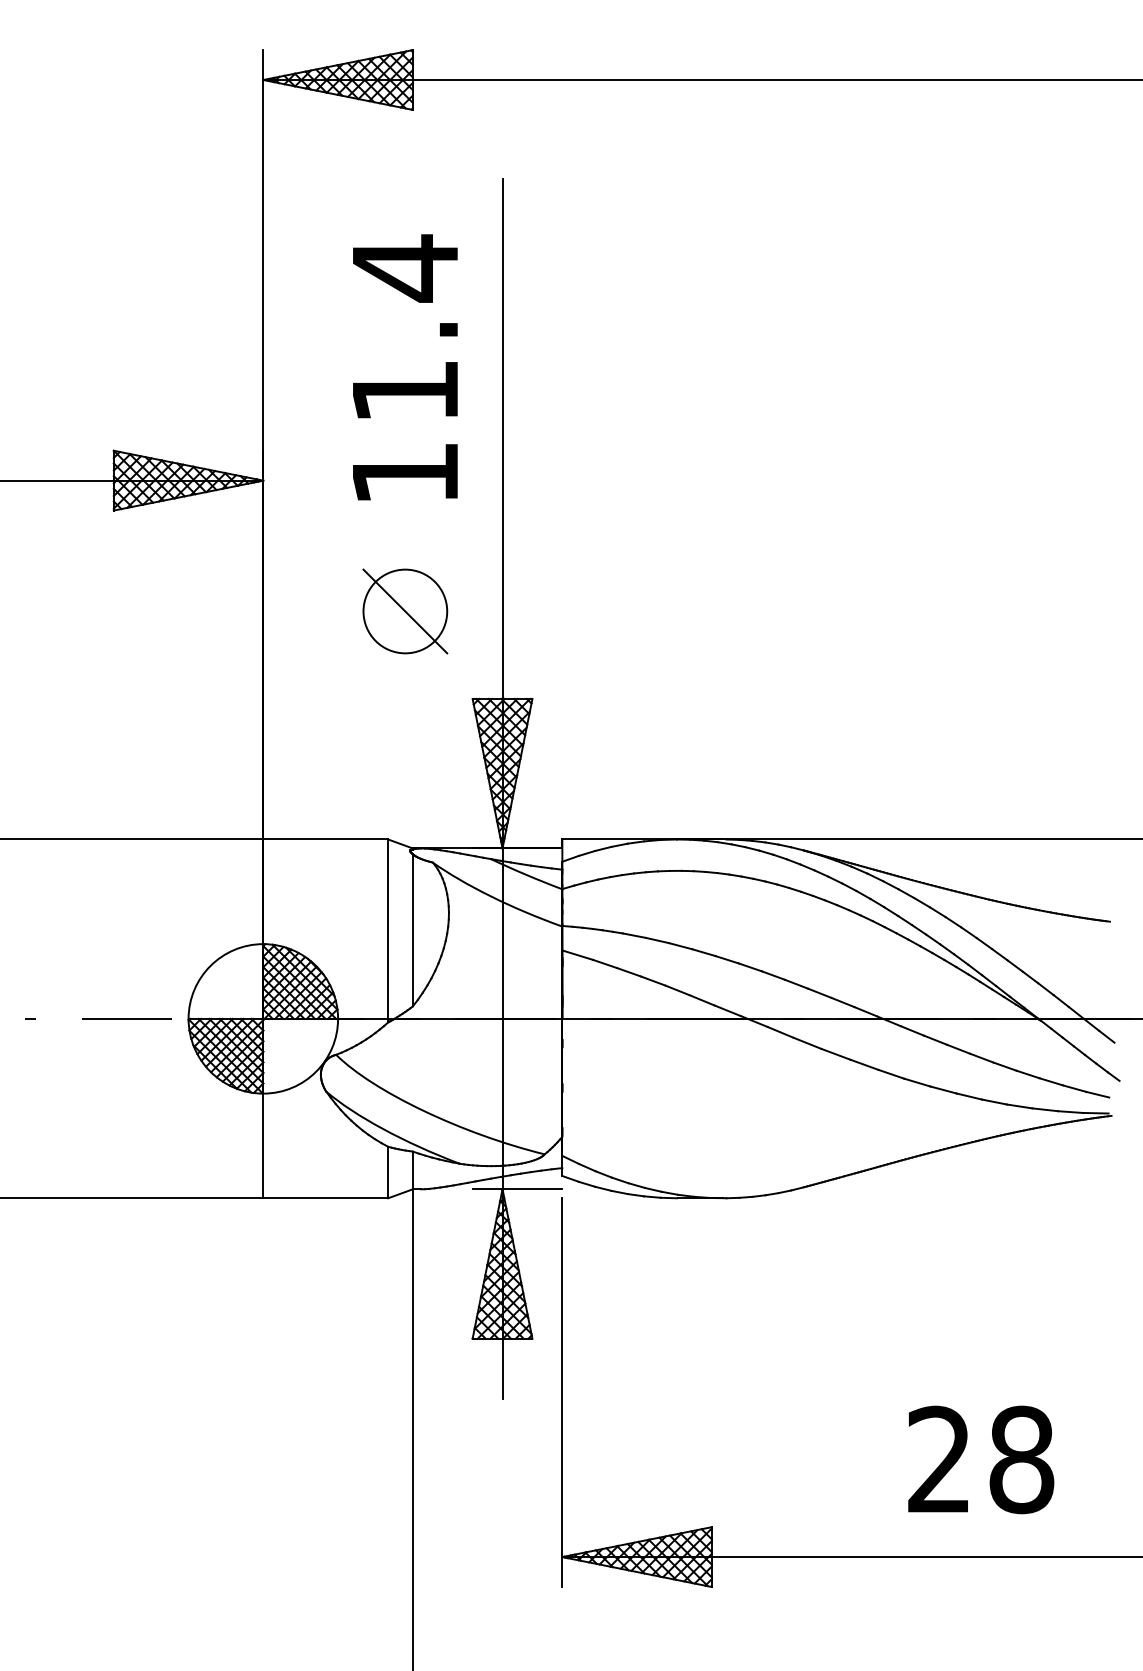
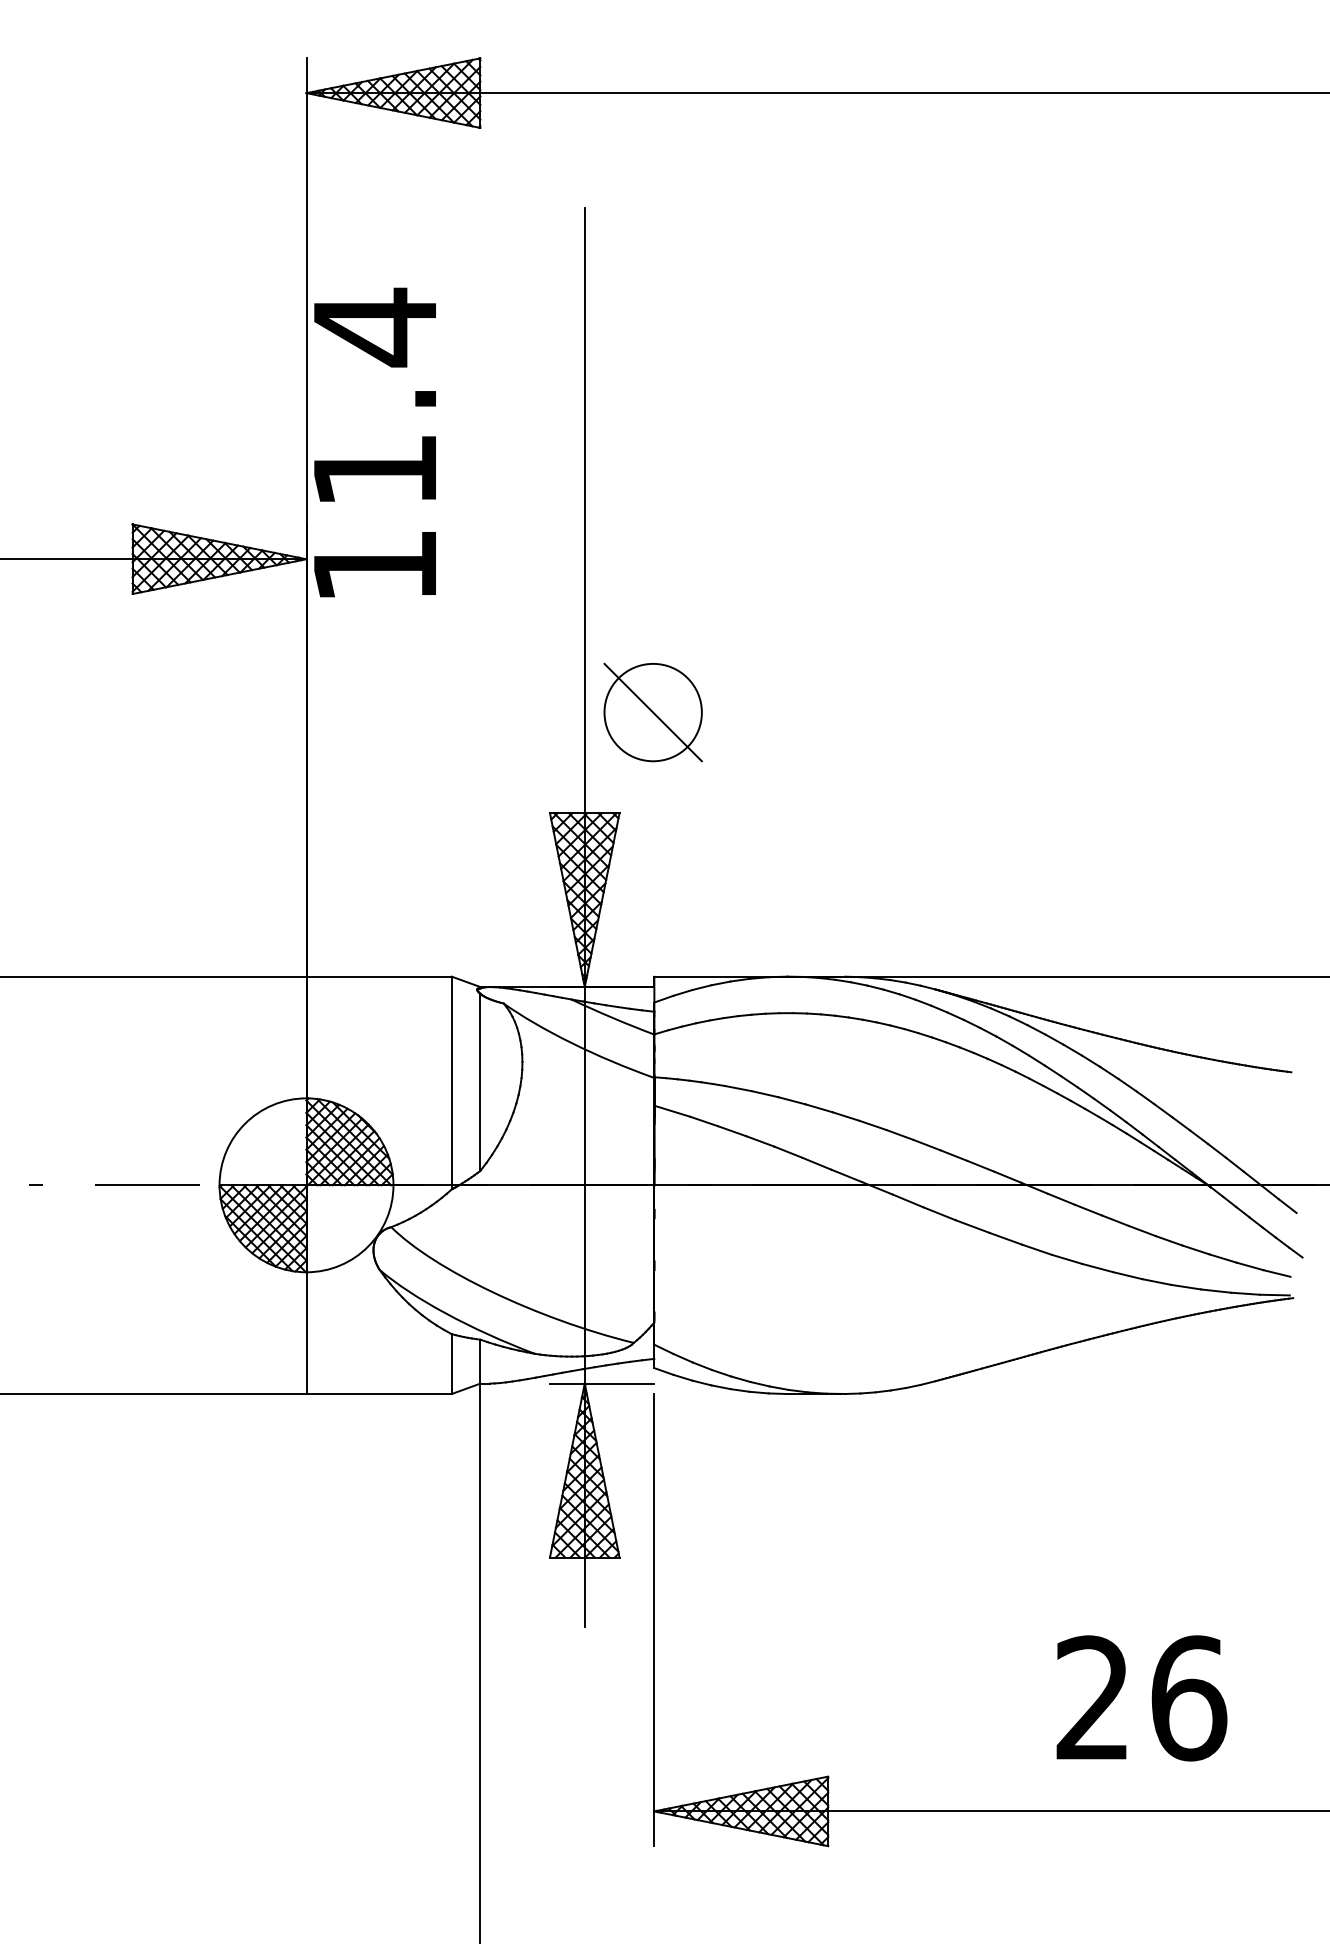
text: (405, 367) -> (375, 442), moved
part: (405, 611) -> (653, 712), moved
text: (1021, 1459) -> (1188, 1697), 28 -> 26

